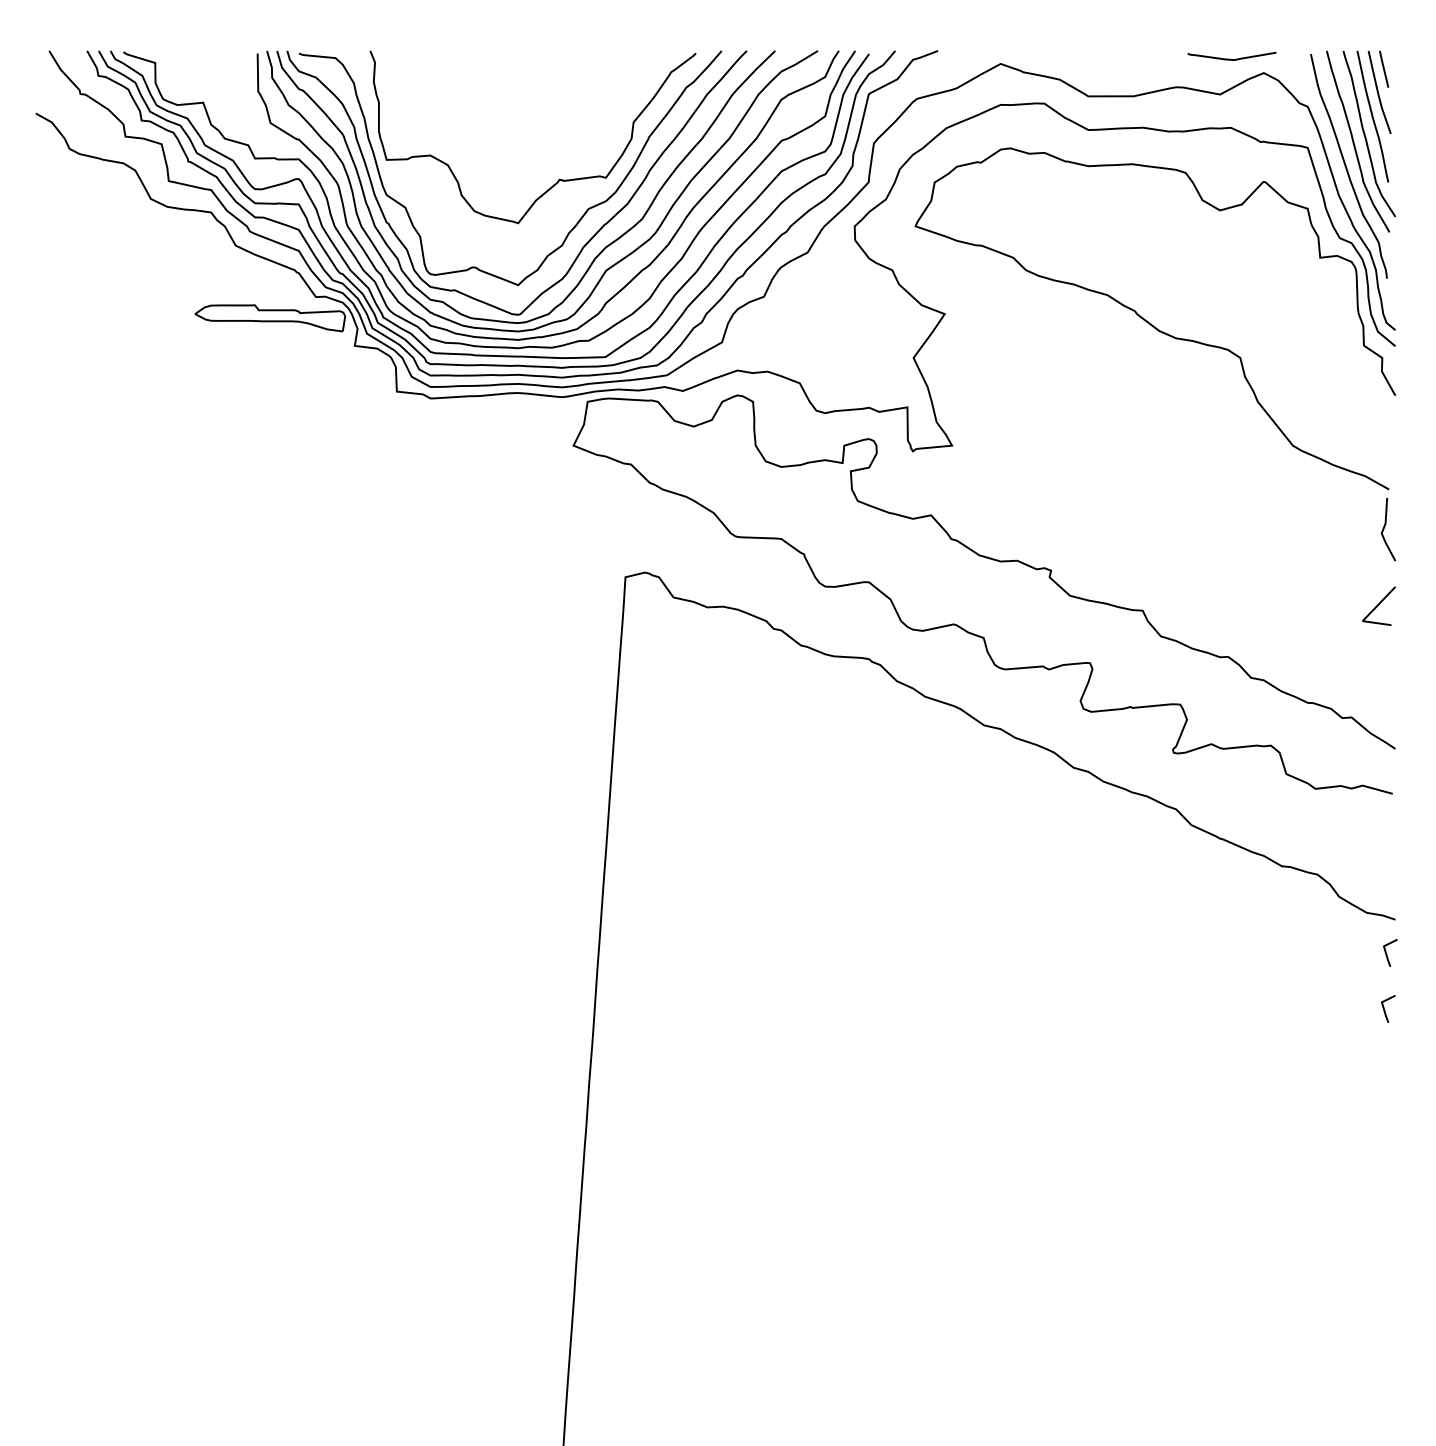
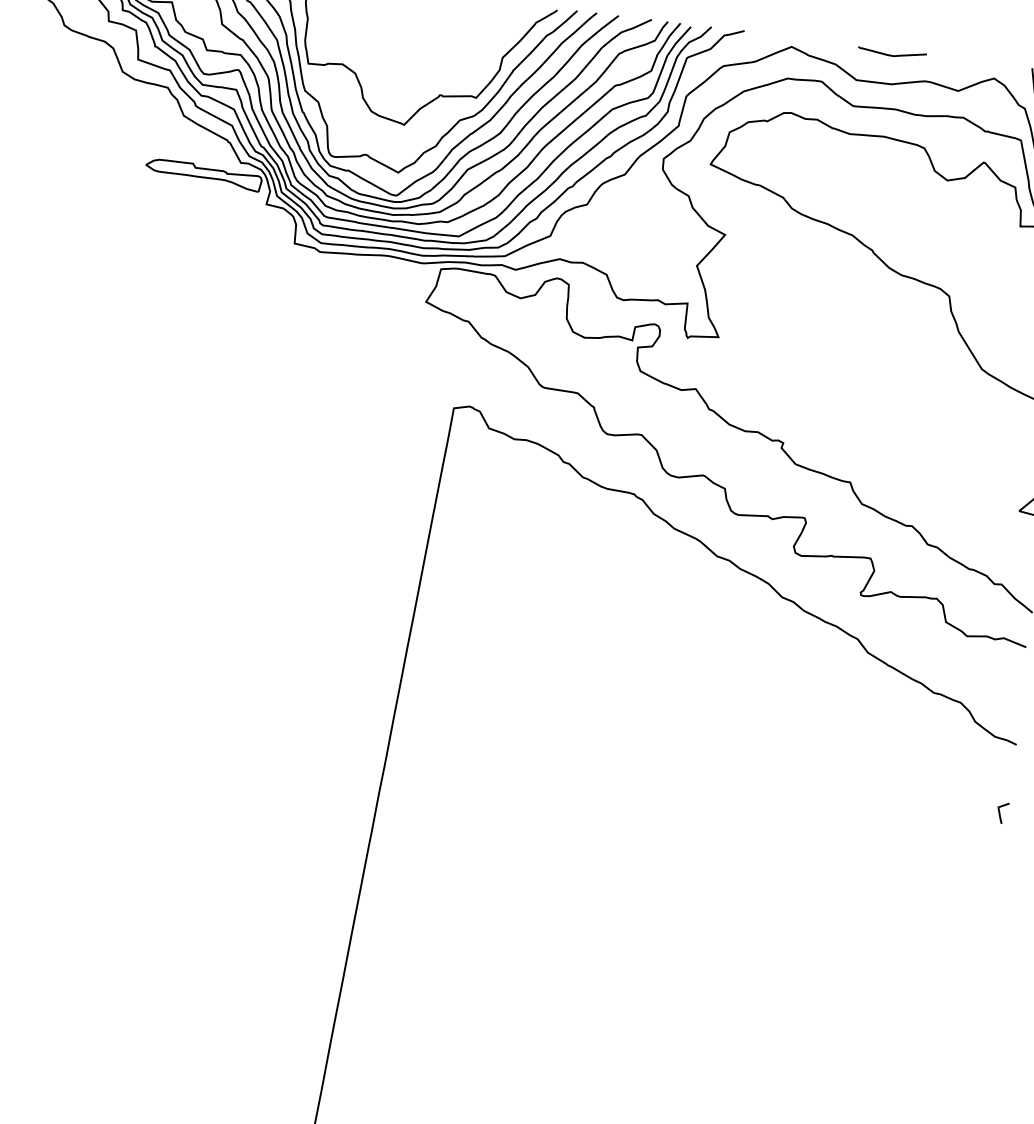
curve: (1230, 58) -> (890, 54), moved
line: (1387, 954) -> (1007, 770), removed

